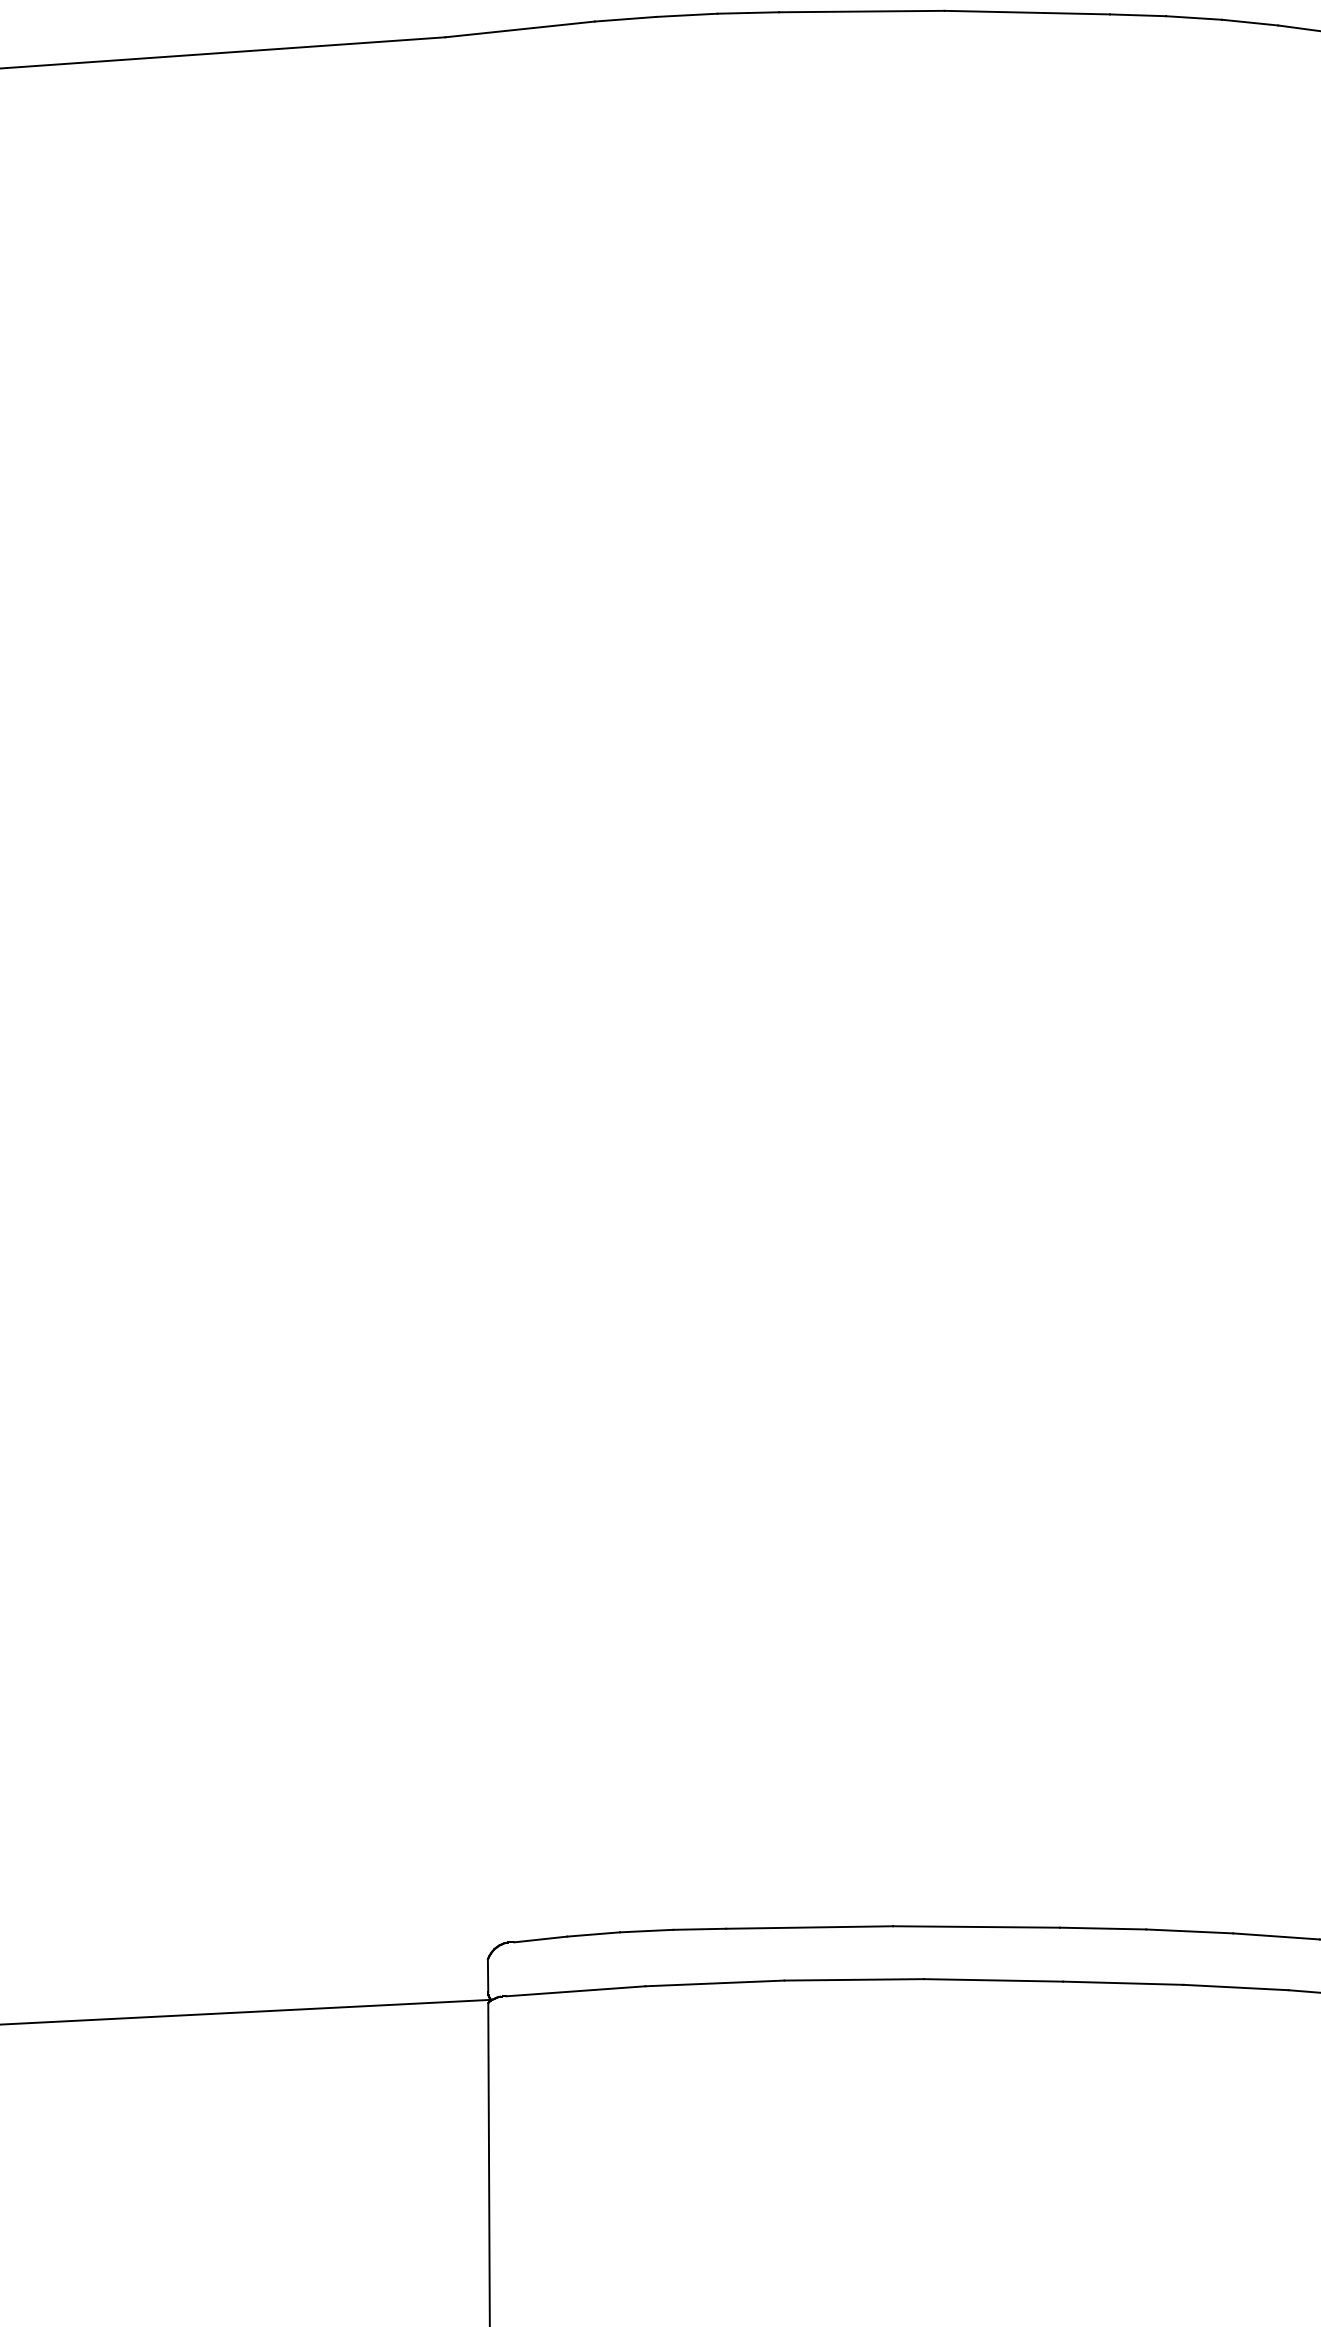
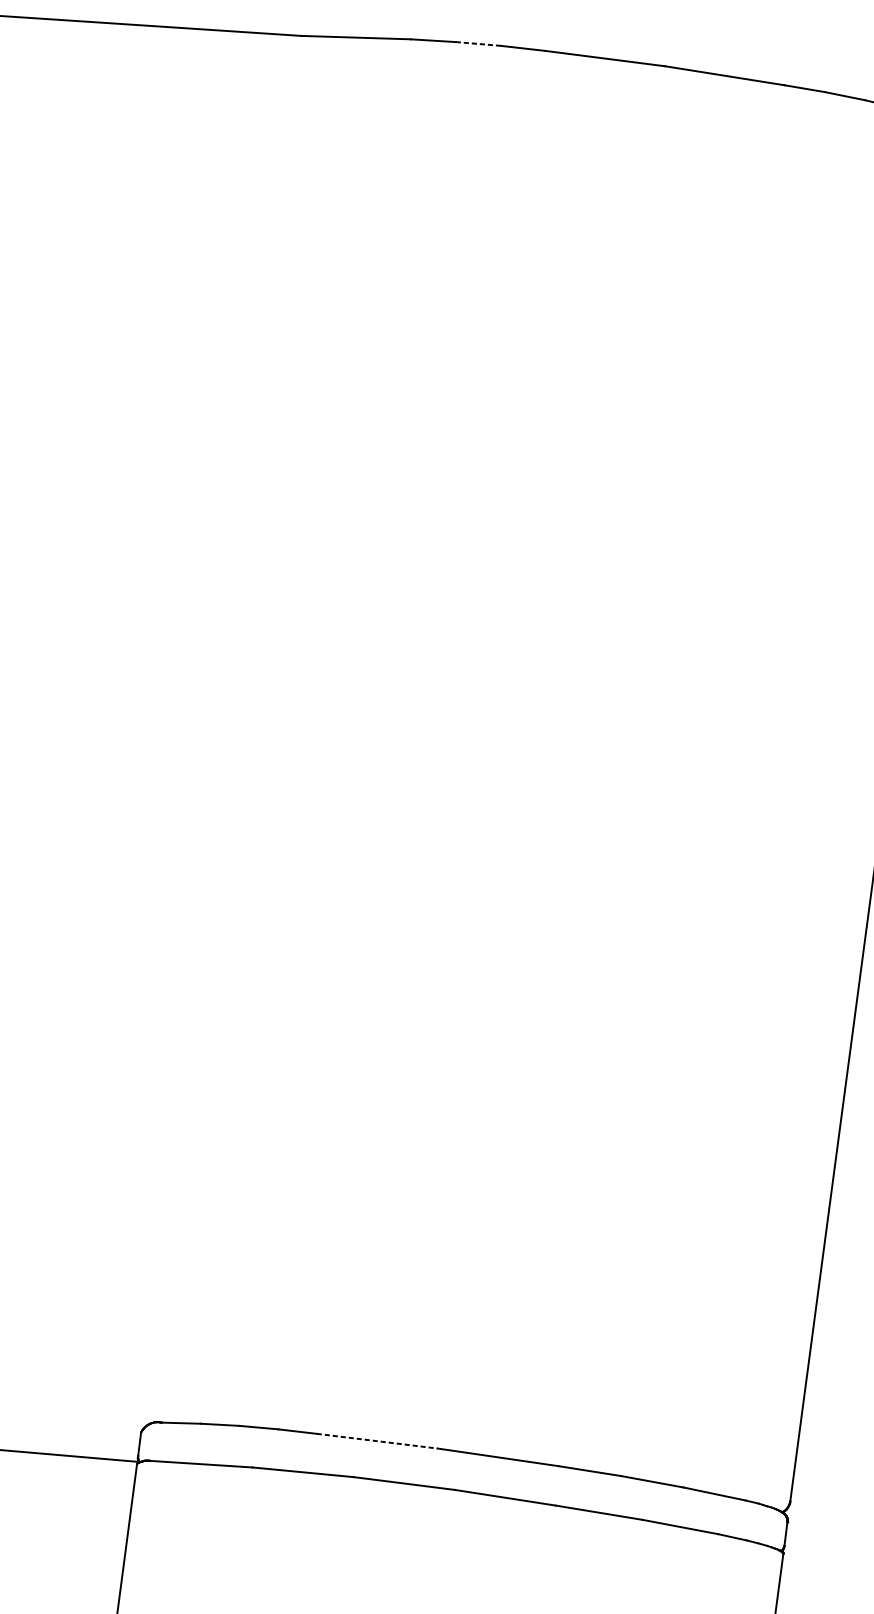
line: (686, 15) -> (477, 44), solid -> dashed
line: (810, 1927) -> (377, 1441), solid -> dashed

